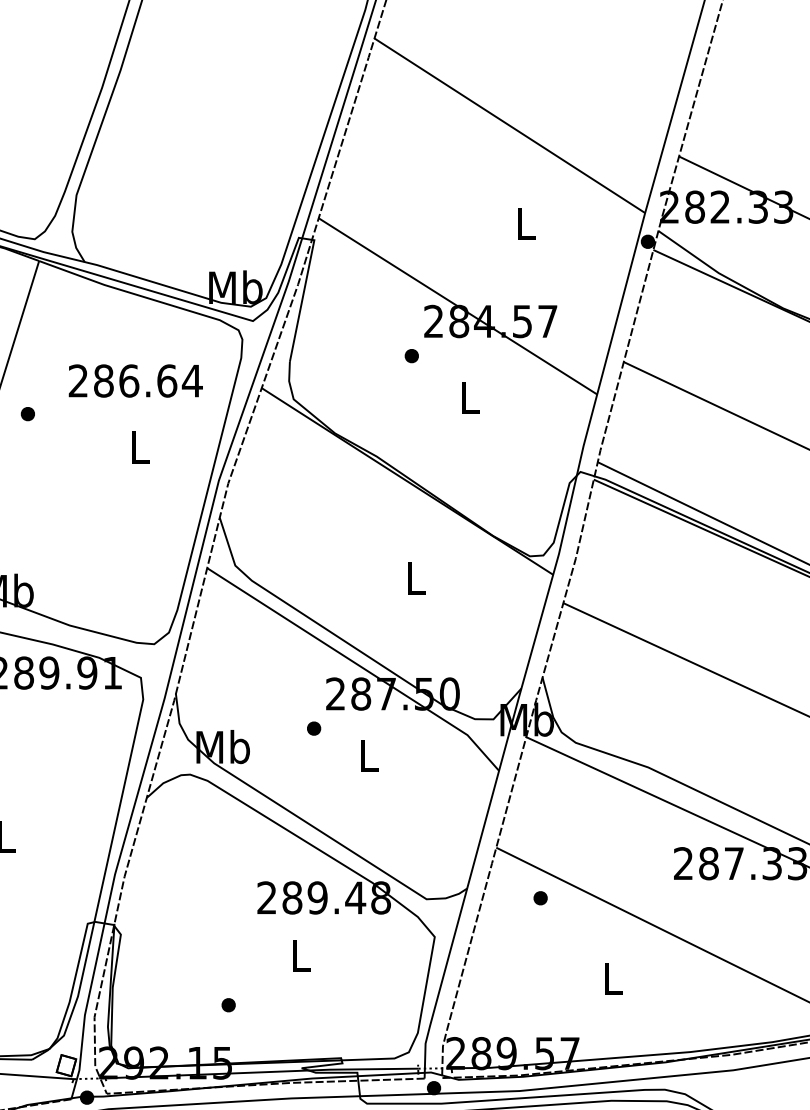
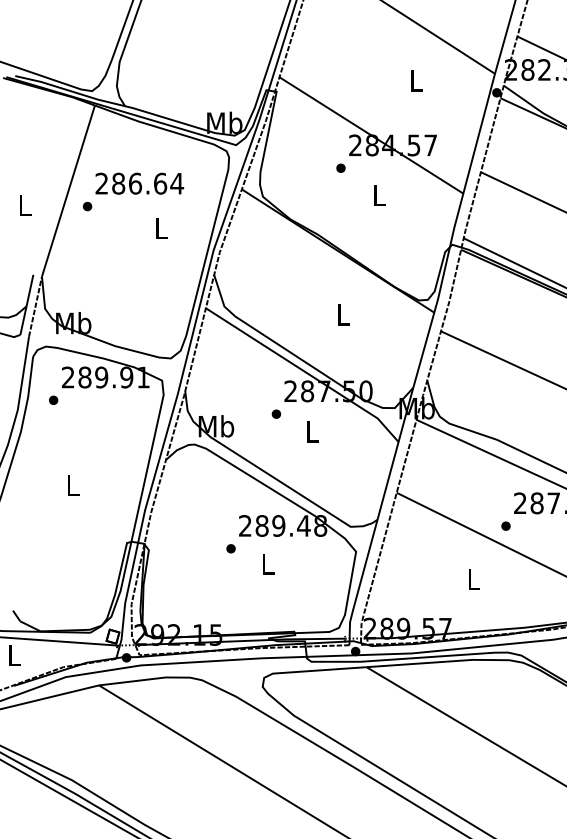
text: (135, 380) -> (139, 183), moved
part: (539, 897) -> (505, 525), moved
part: (227, 1004) -> (230, 548), moved

